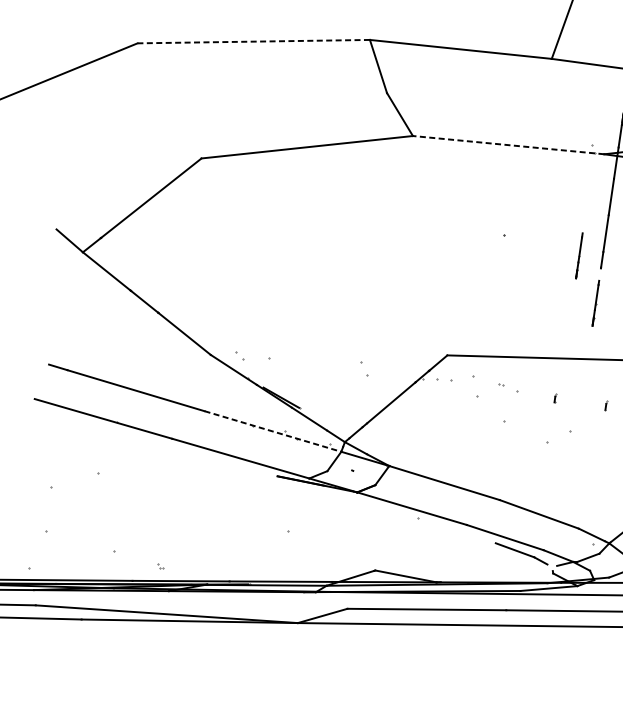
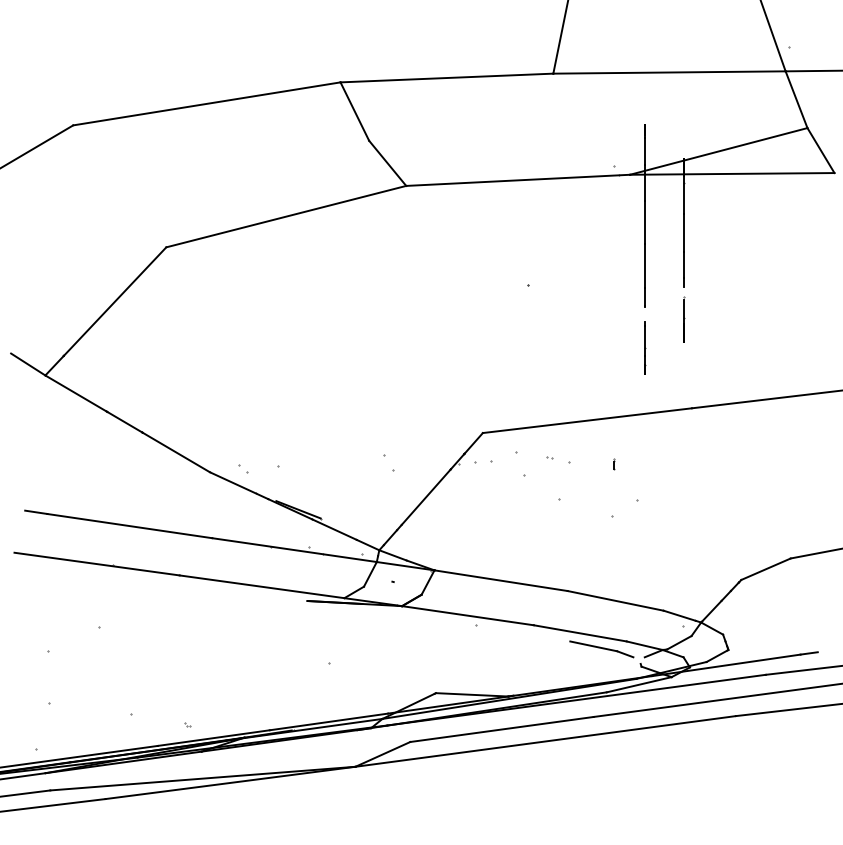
line: (253, 41) -> (206, 103), dashed -> solid
line: (508, 145) -> (517, 180), dashed -> solid
line: (579, 255) -> (618, 295), removed
line: (606, 405) -> (674, 464), removed
line: (273, 431) -> (295, 550), dashed -> solid

